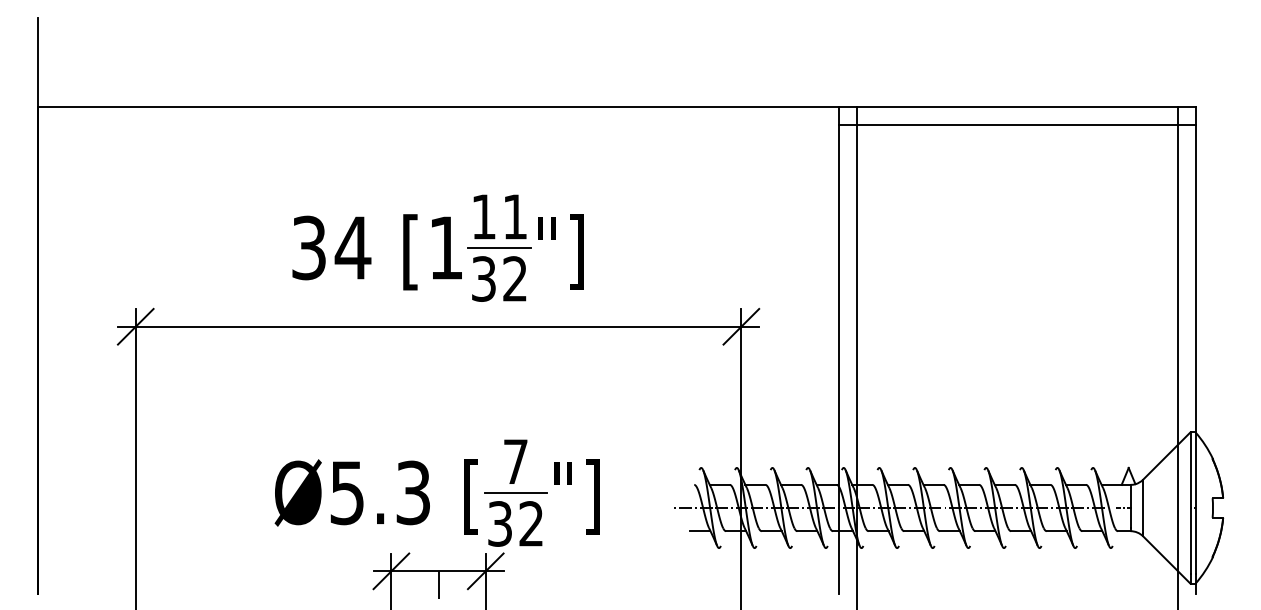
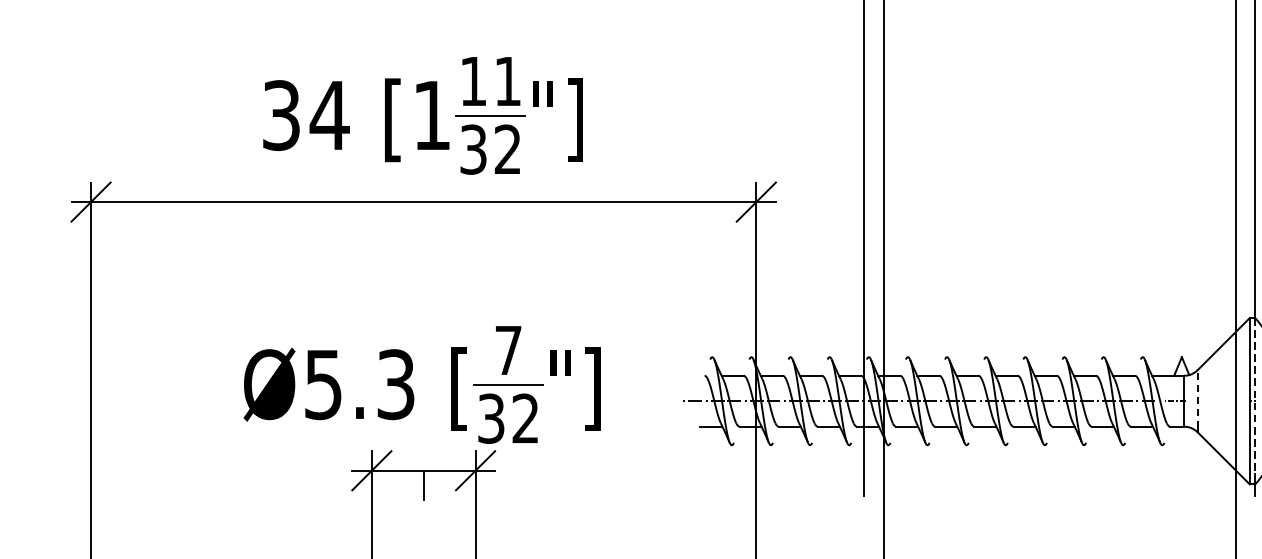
line: (1195, 503) -> (1255, 396), solid -> dashed
line: (1143, 506) -> (1198, 399), solid -> dashed

